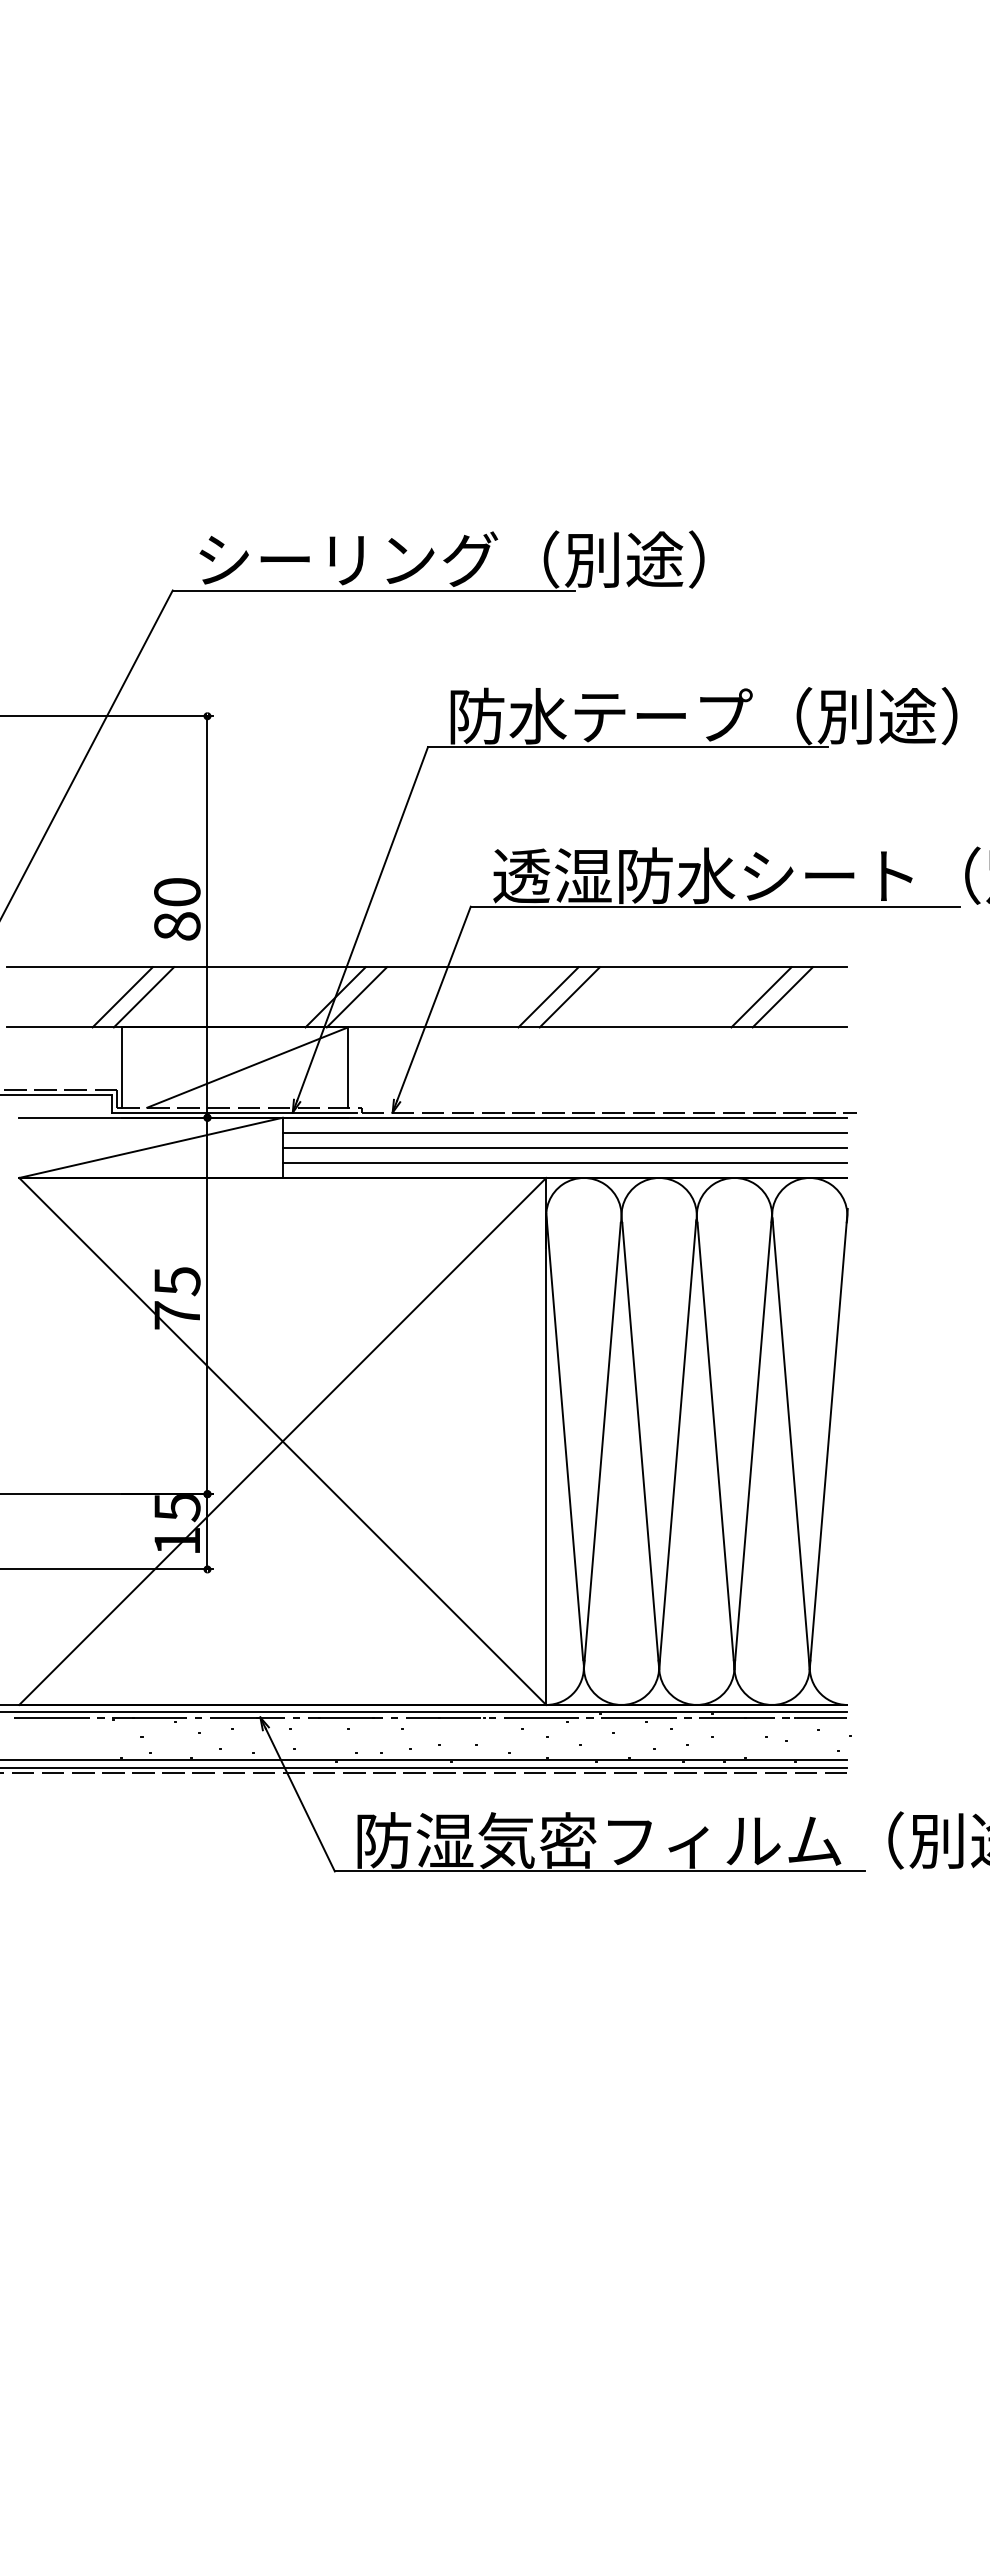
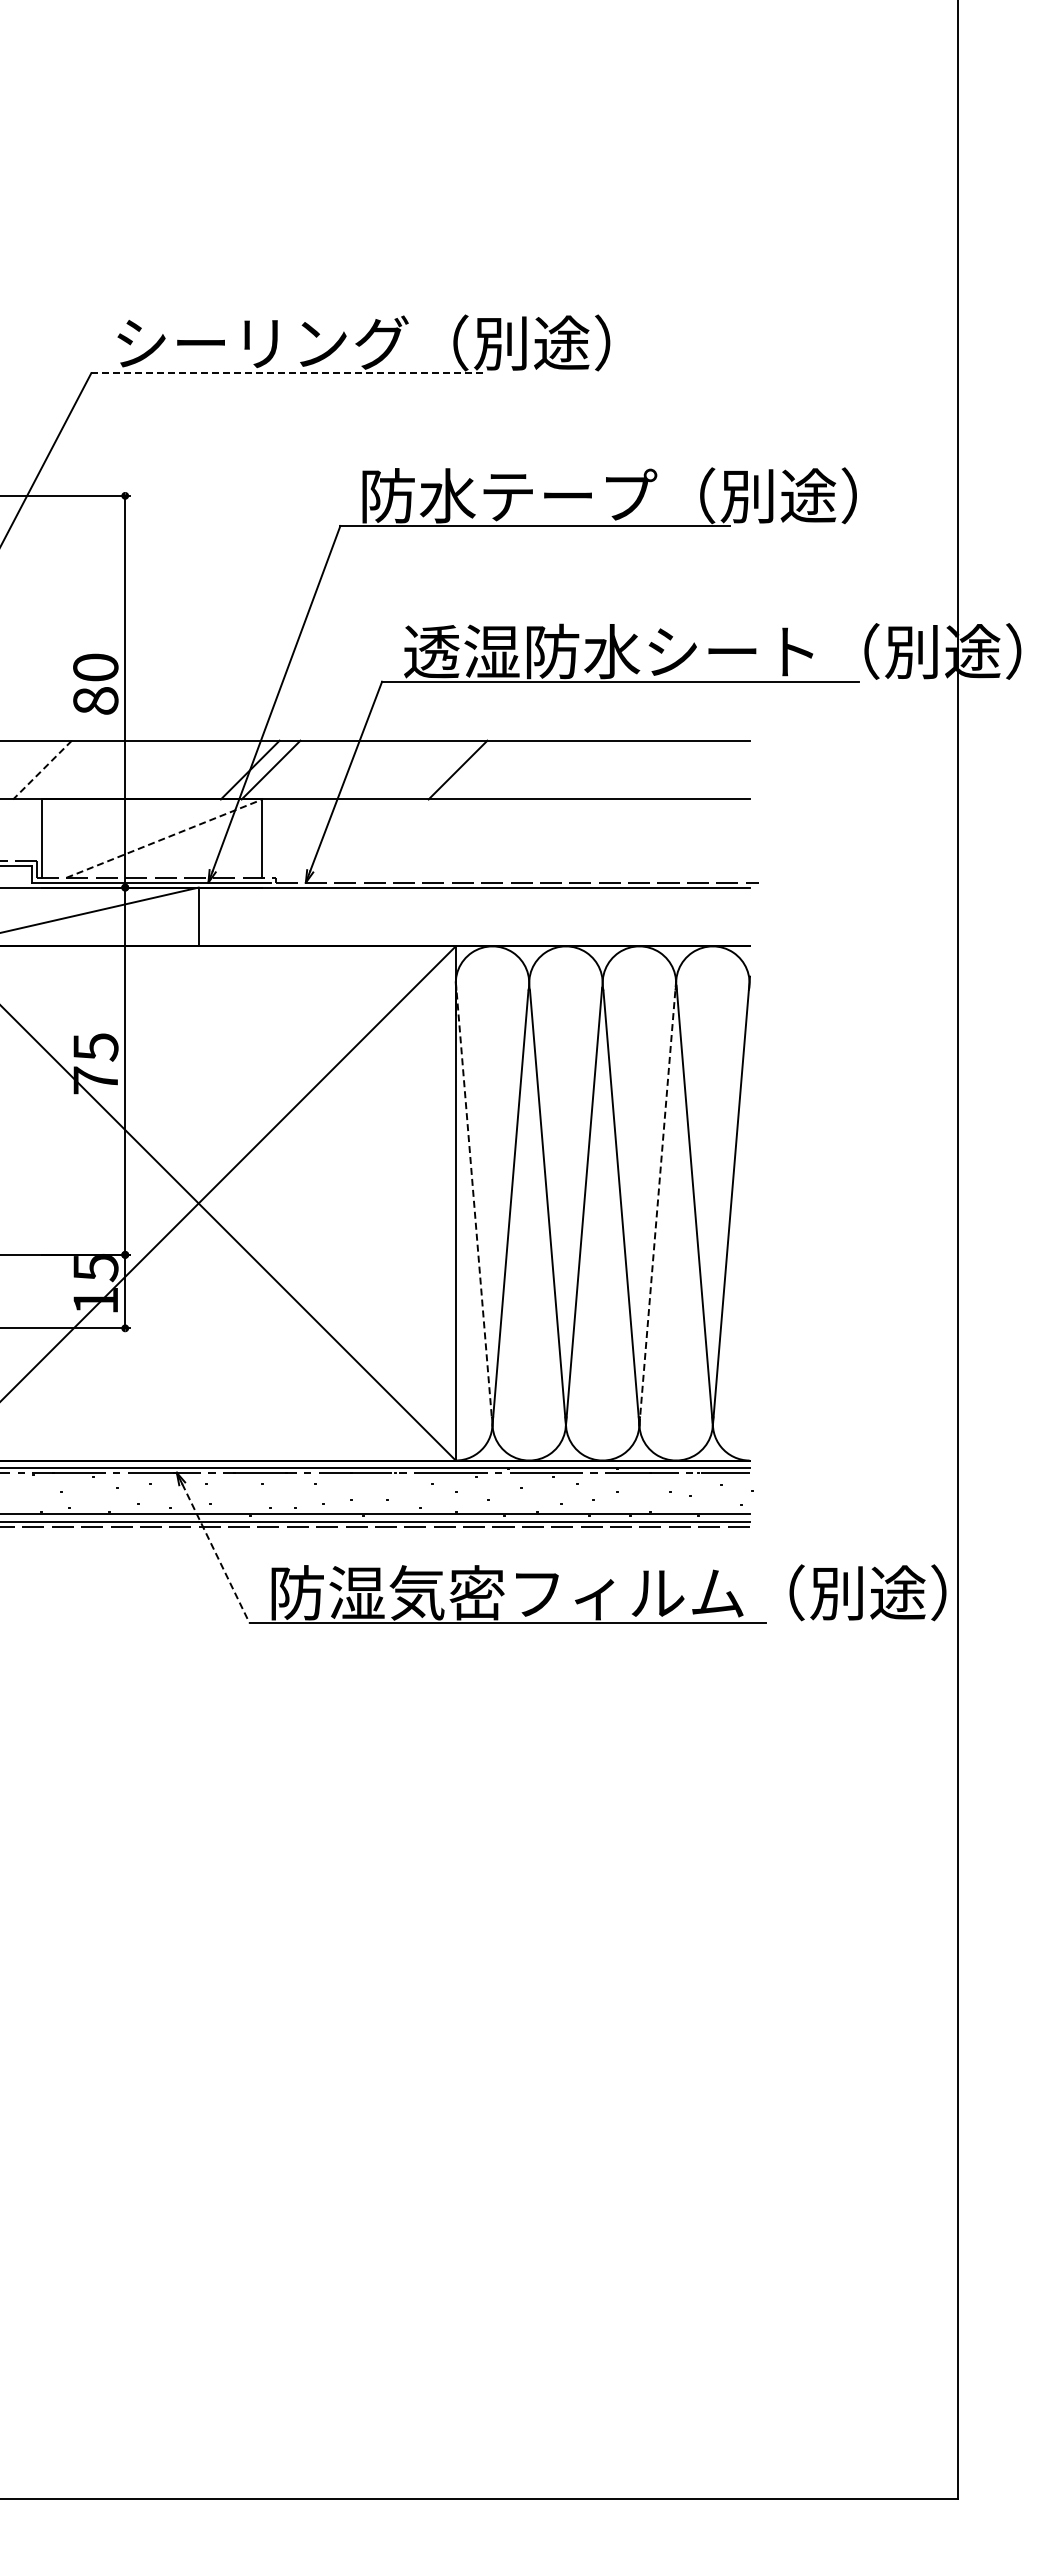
line: (373, 590) -> (287, 373), solid -> dashed
line: (143, 996) -> (62, 769), removed
line: (569, 996) -> (478, 769), removed
line: (761, 996) -> (665, 769), removed
line: (782, 996) -> (686, 769), removed
line: (122, 997) -> (42, 770), solid -> dashed
line: (247, 1067) -> (164, 838), solid -> dashed
line: (564, 1133) -> (473, 902), removed
line: (564, 1148) -> (473, 917), removed
line: (564, 1162) -> (473, 931), removed
line: (564, 1437) -> (473, 1199), solid -> dashed
line: (753, 1440) -> (657, 1202), solid -> dashed
line: (301, 1800) -> (216, 1553), solid -> dashed

